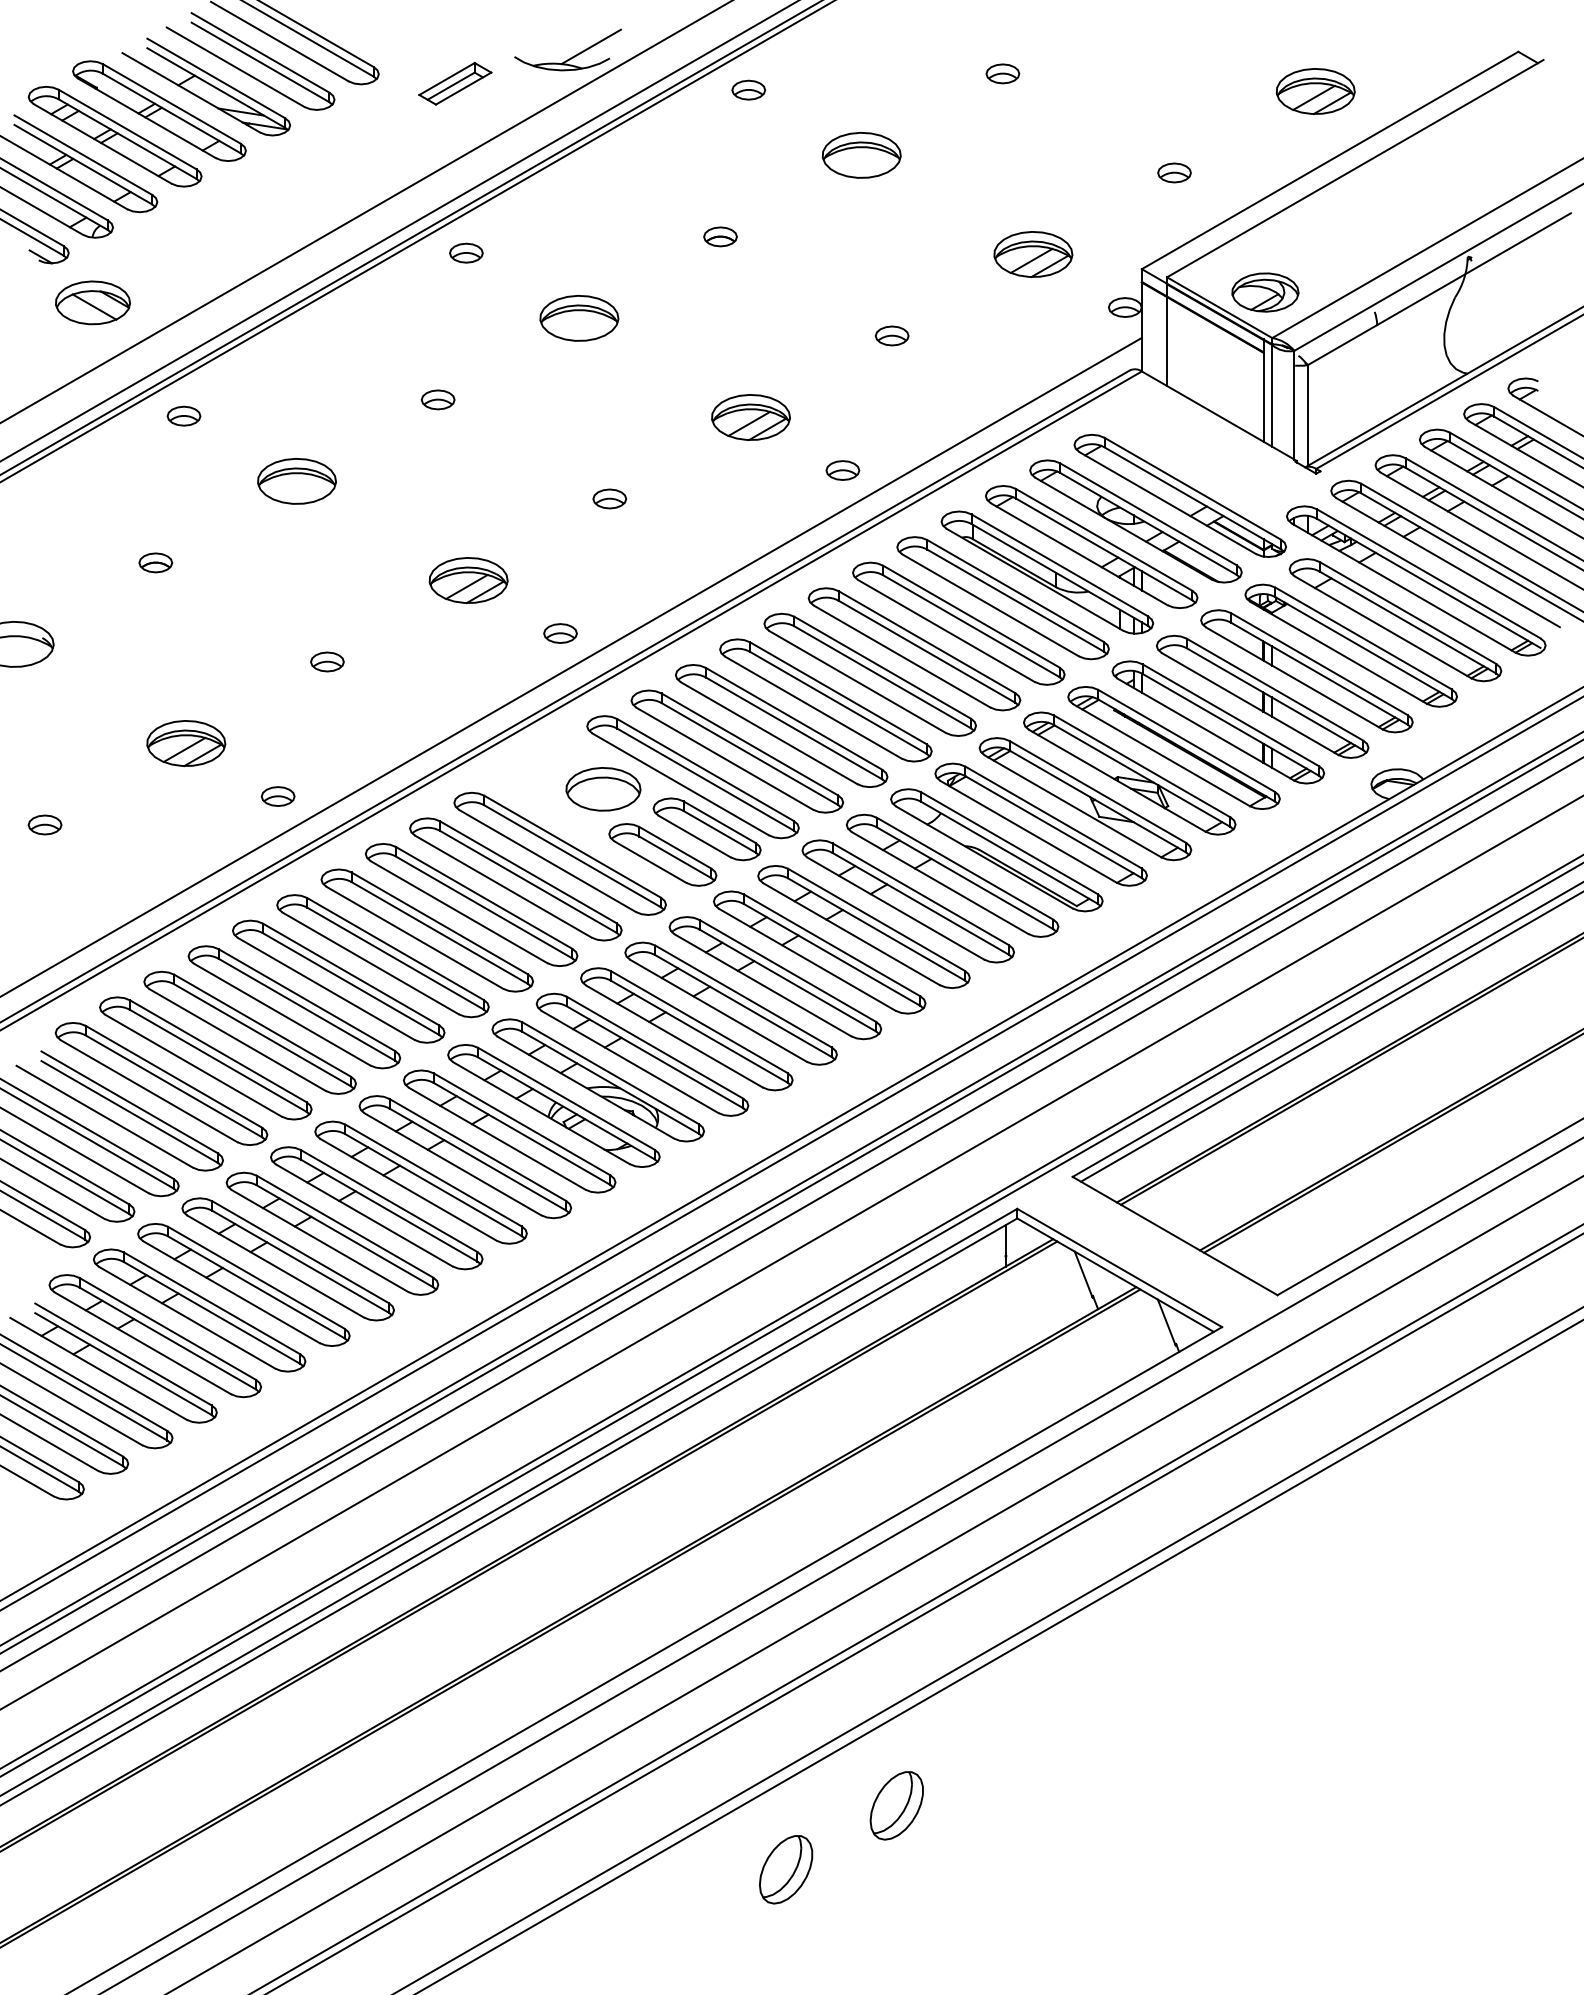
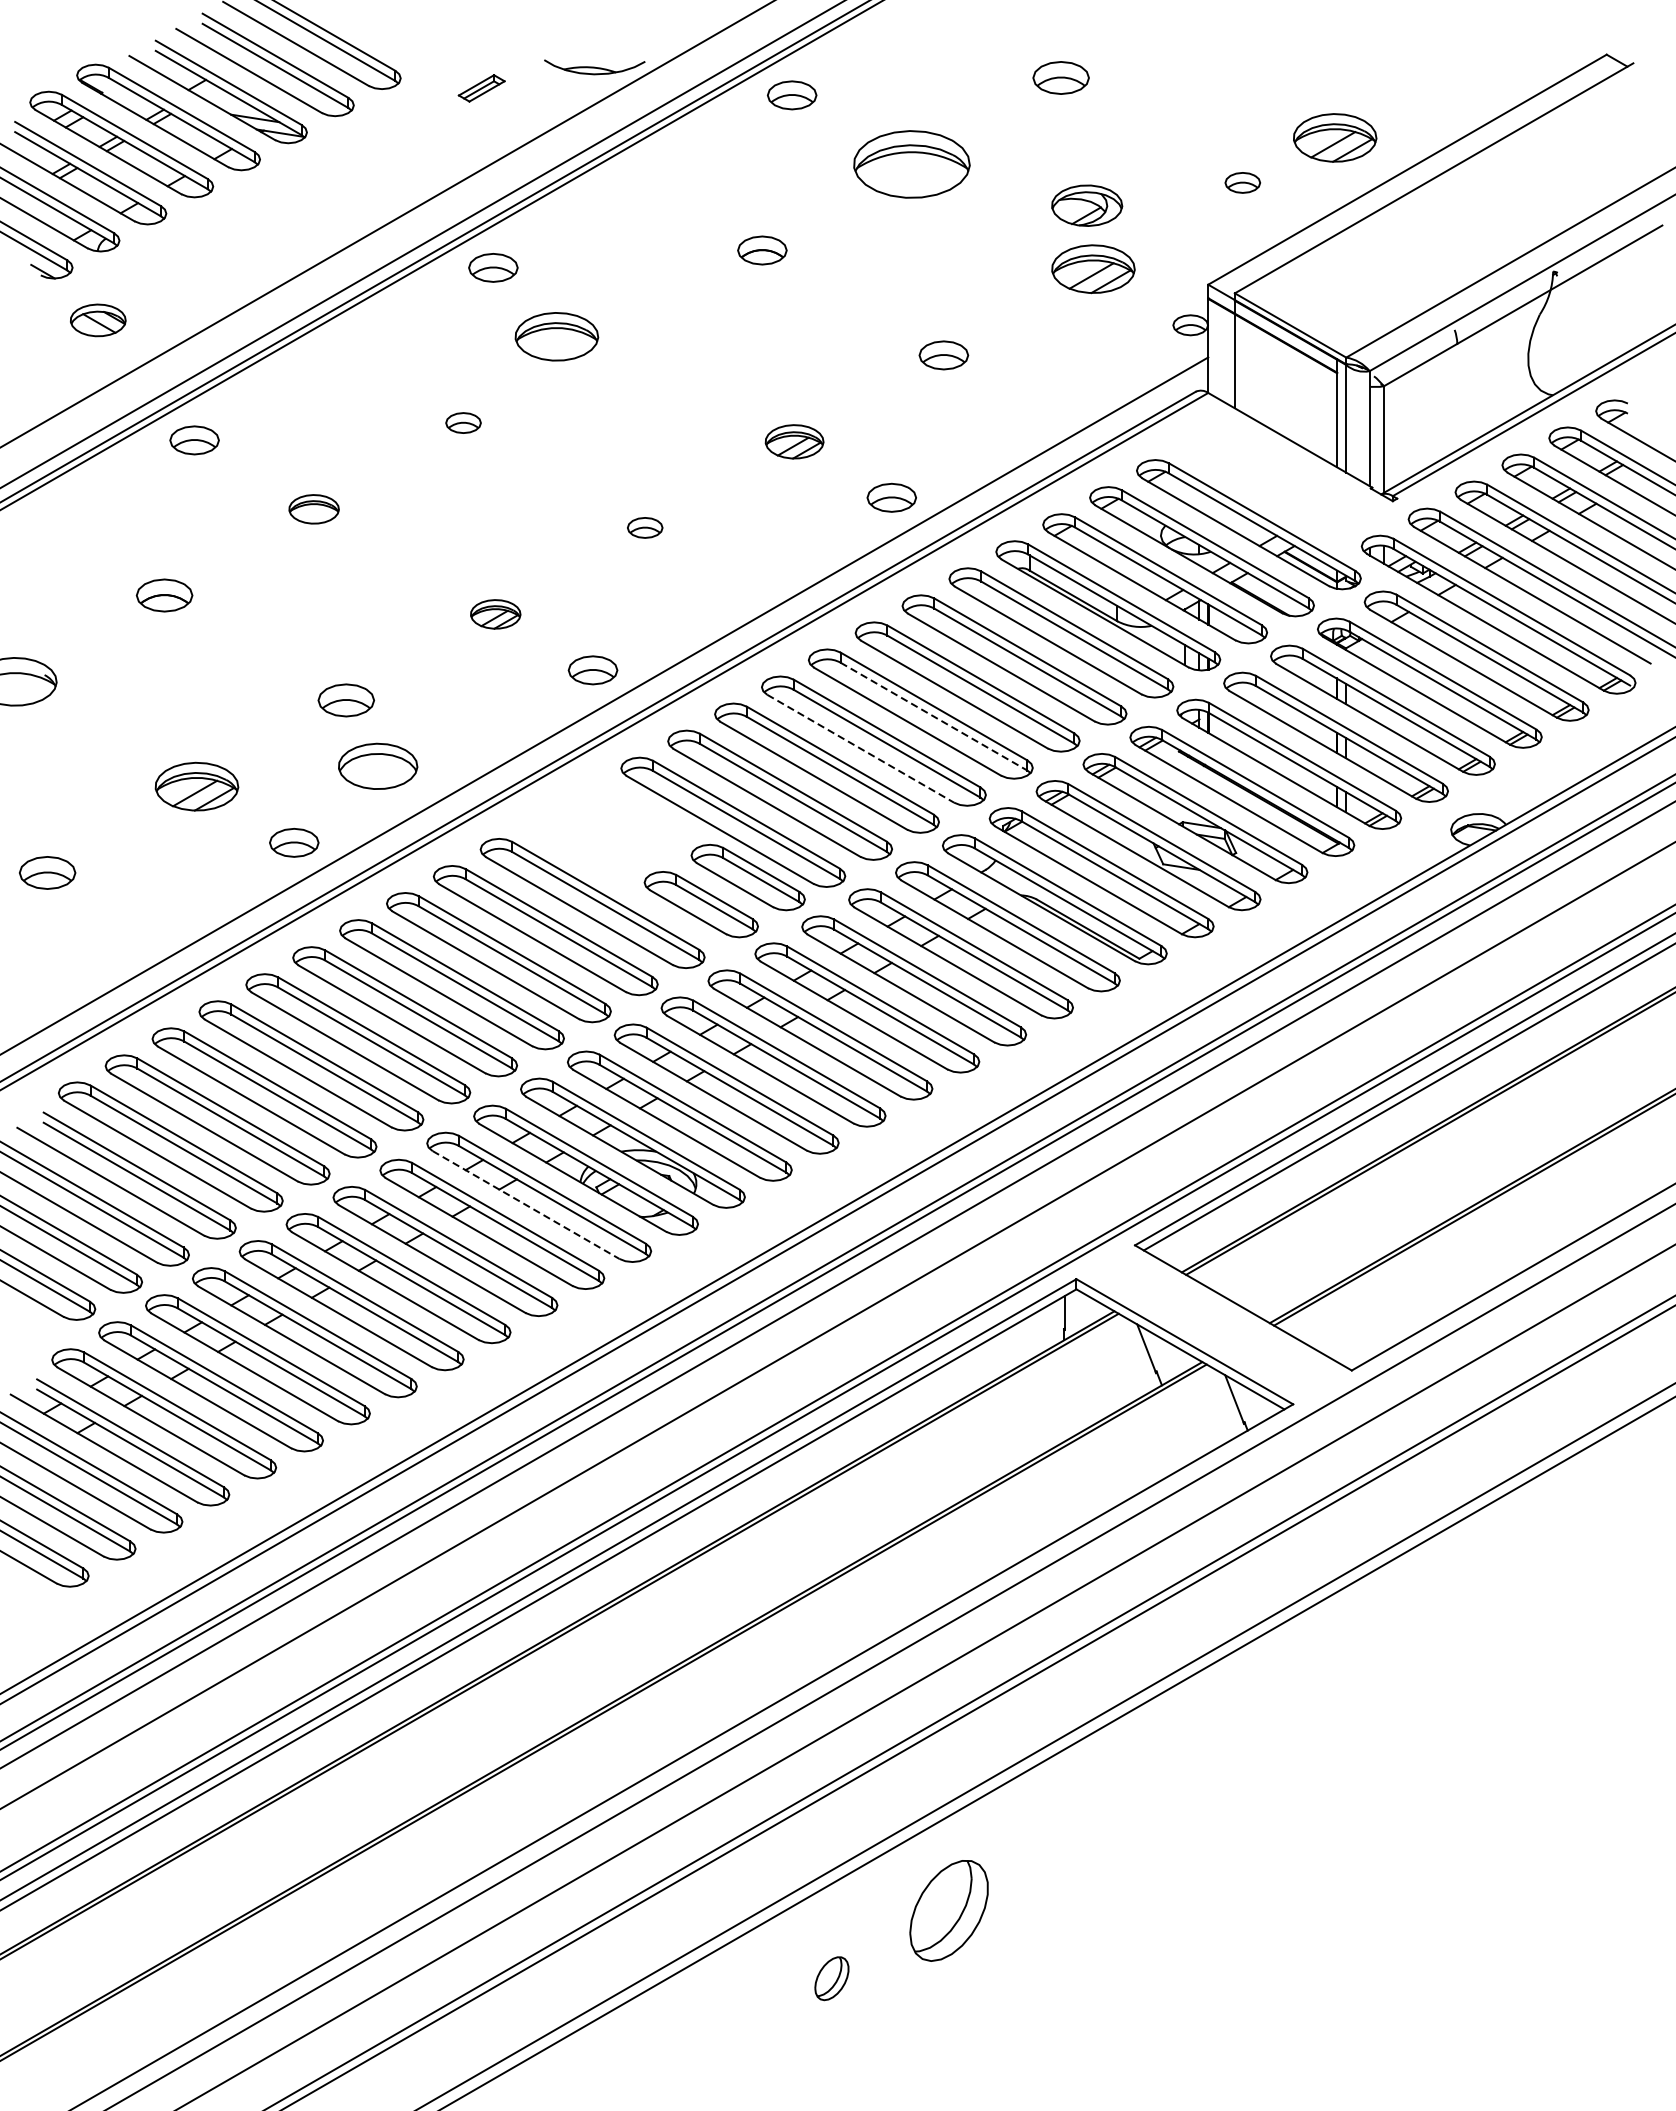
line: (590, 46) -> (624, 49), removed
part: (1002, 73) -> (1060, 77), size x1.6
part: (455, 83) -> (481, 88), size x0.6
part: (748, 89) -> (791, 94), size x1.4
part: (1315, 91) -> (1334, 137), moved
part: (861, 154) -> (911, 163), size x1.4
part: (720, 236) -> (762, 250), size x1.4
part: (466, 252) -> (493, 267), size x1.4
part: (1265, 292) -> (1087, 205), moved
part: (92, 302) -> (97, 319), size x0.7
part: (579, 318) -> (557, 336), moved
part: (892, 335) -> (944, 354), size x1.4
part: (183, 415) -> (194, 439), size x1.4
part: (750, 417) -> (794, 441), size x0.7
part: (842, 470) -> (891, 497), size x1.4
part: (296, 481) -> (313, 509), size x0.6
part: (155, 562) -> (164, 595), size x1.6
part: (468, 580) -> (495, 614), size x0.6
part: (560, 633) -> (593, 670), size x1.4
part: (327, 661) -> (346, 699), size x1.6
line: (882, 677) -> (933, 716), solid -> dashed
line: (813, 707) -> (860, 748), solid -> dashed
part: (603, 789) -> (378, 766), moved
part: (277, 796) -> (293, 842), size x1.4
part: (44, 824) -> (46, 872), size x1.6
line: (497, 1138) -> (526, 1204), solid -> dashed
part: (896, 1805) -> (948, 1910), size x1.4
part: (786, 1869) -> (832, 1978), size x0.6

